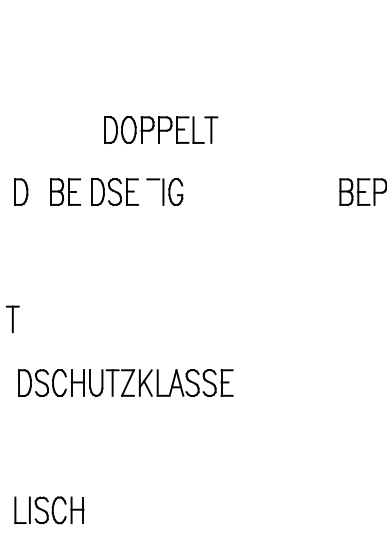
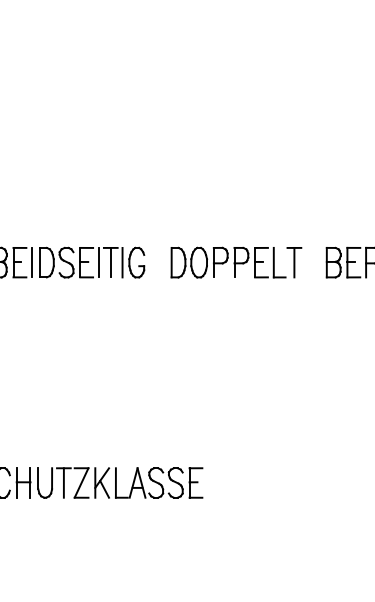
part: (161, 129) -> (236, 261), moved
line: (85, 191) -> (32, 261), added
line: (143, 191) -> (99, 261), added
line: (153, 191) -> (111, 261), added

